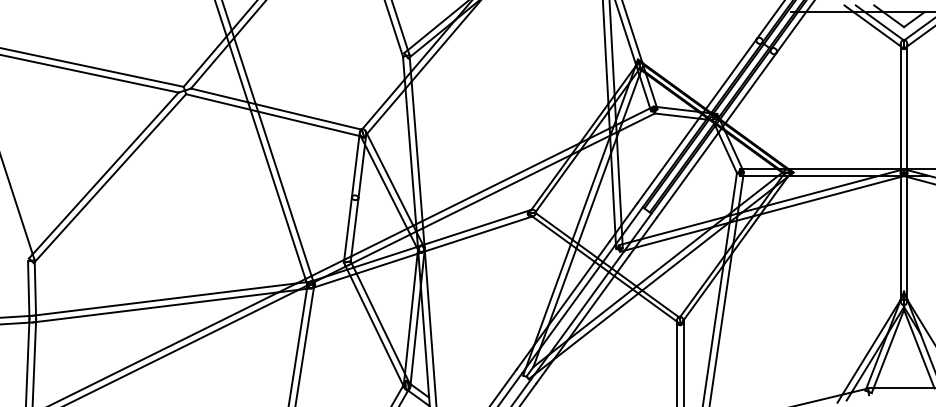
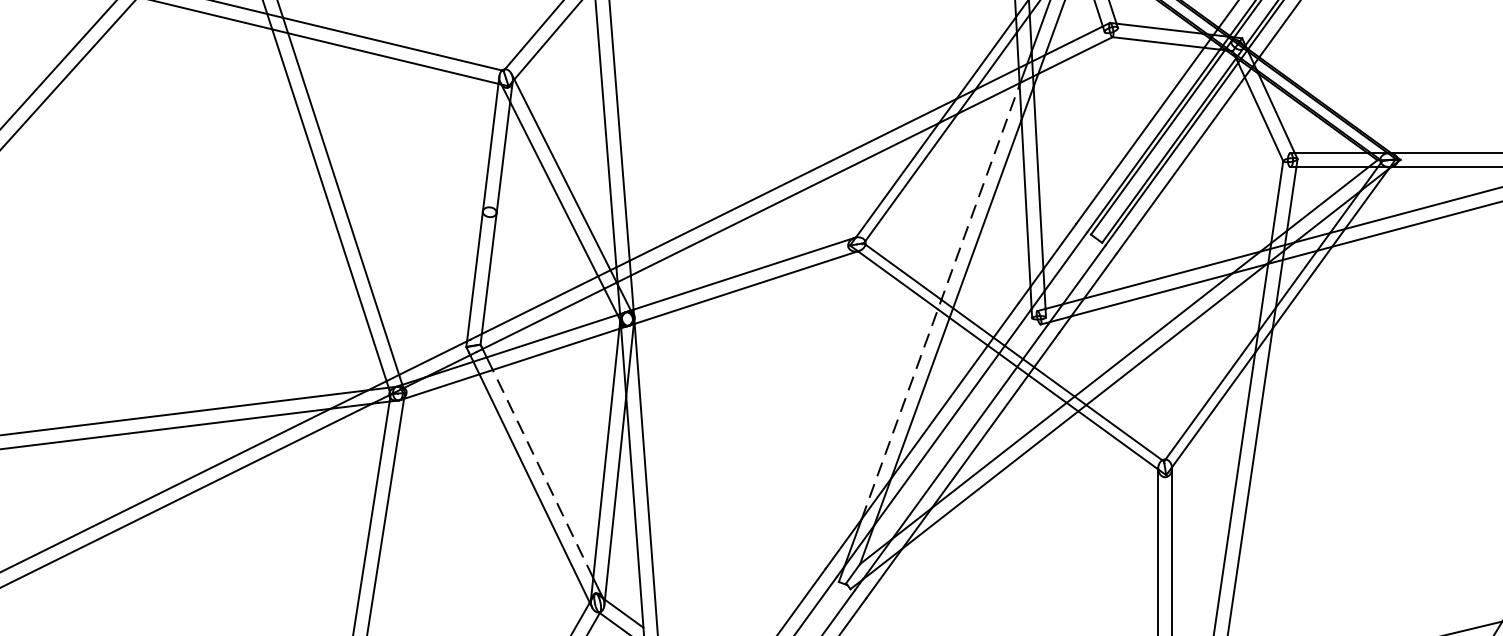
line: (572, 240) -> (941, 301), solid -> dashed
line: (380, 323) -> (542, 473), solid -> dashed

